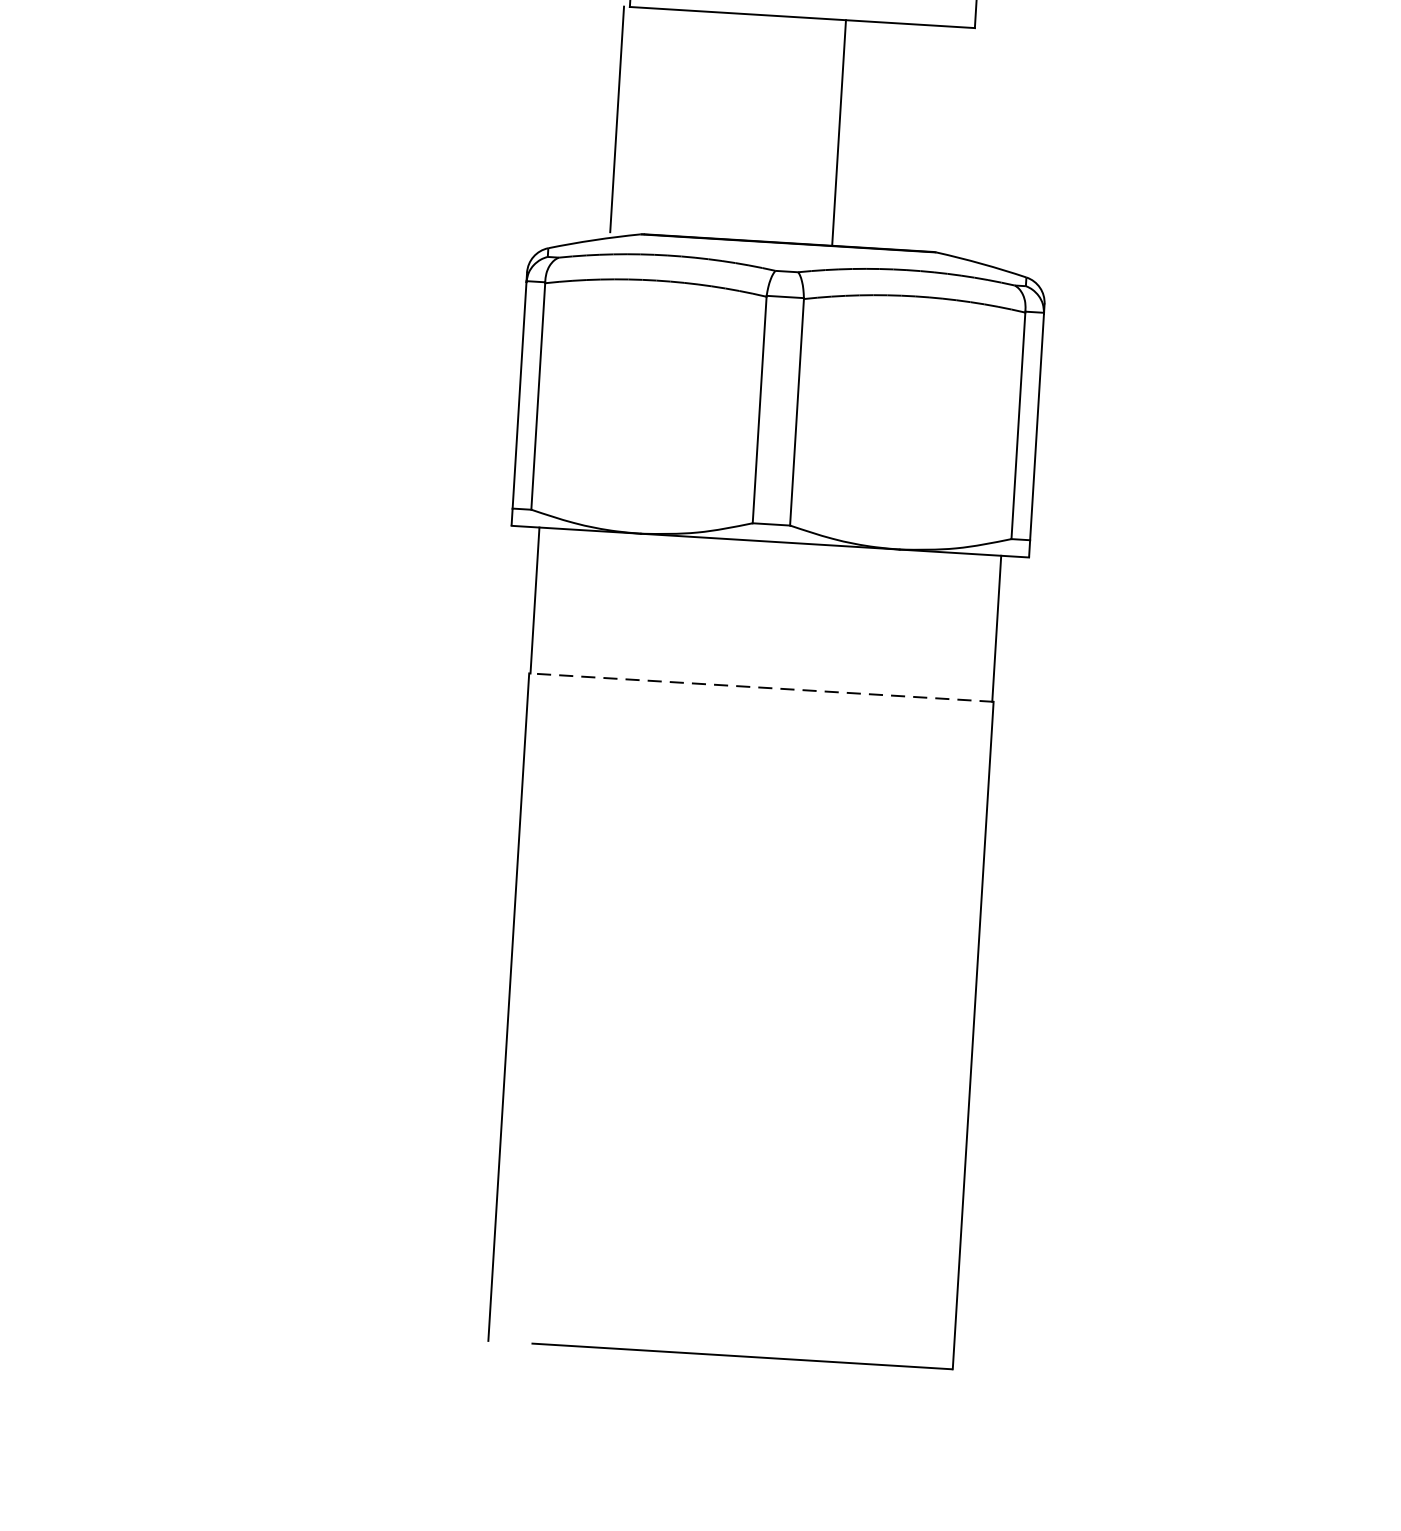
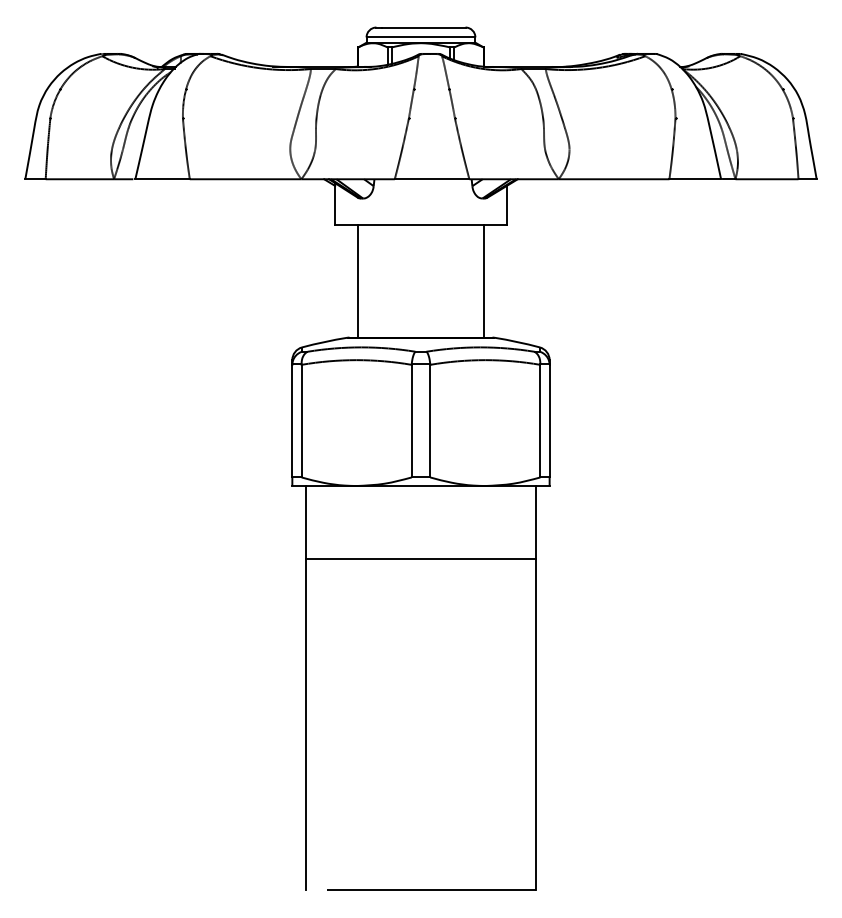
line: (617, 119) -> (358, 281), moved
line: (838, 132) -> (483, 281), moved
line: (760, 687) -> (420, 558), dashed -> solid

